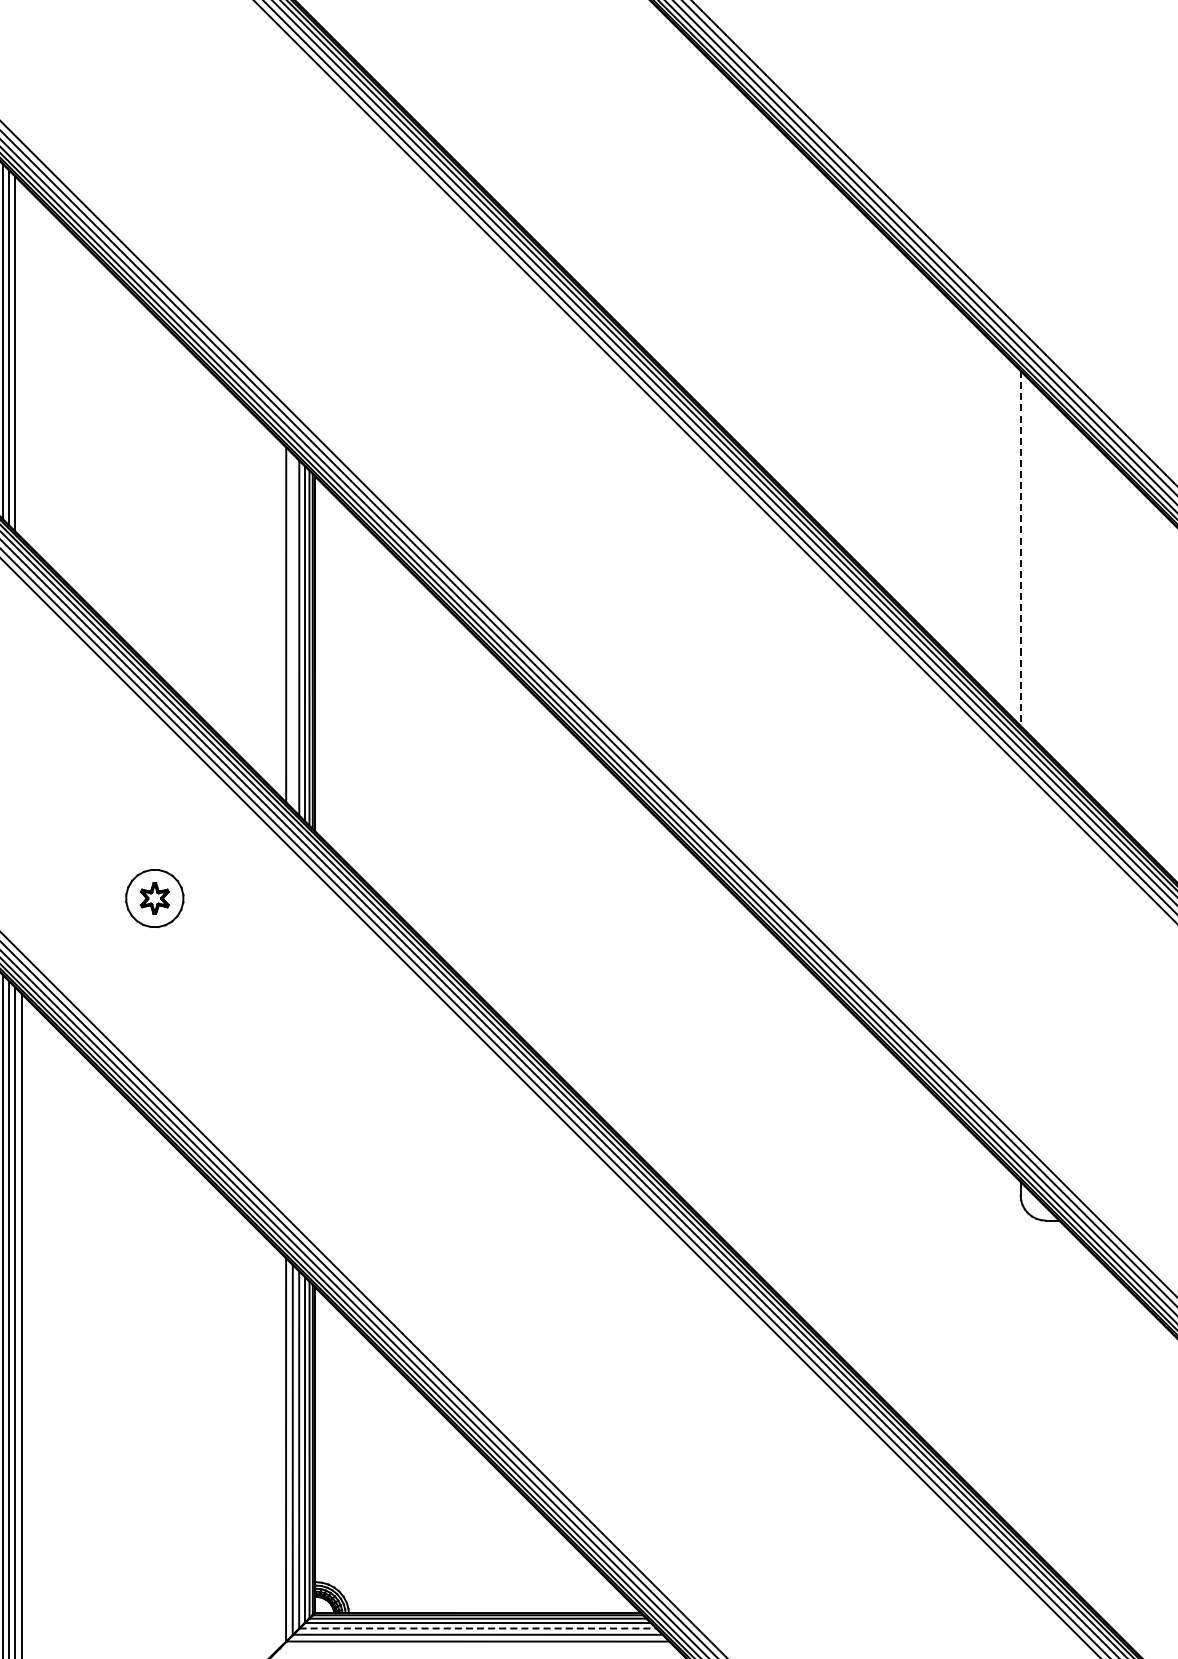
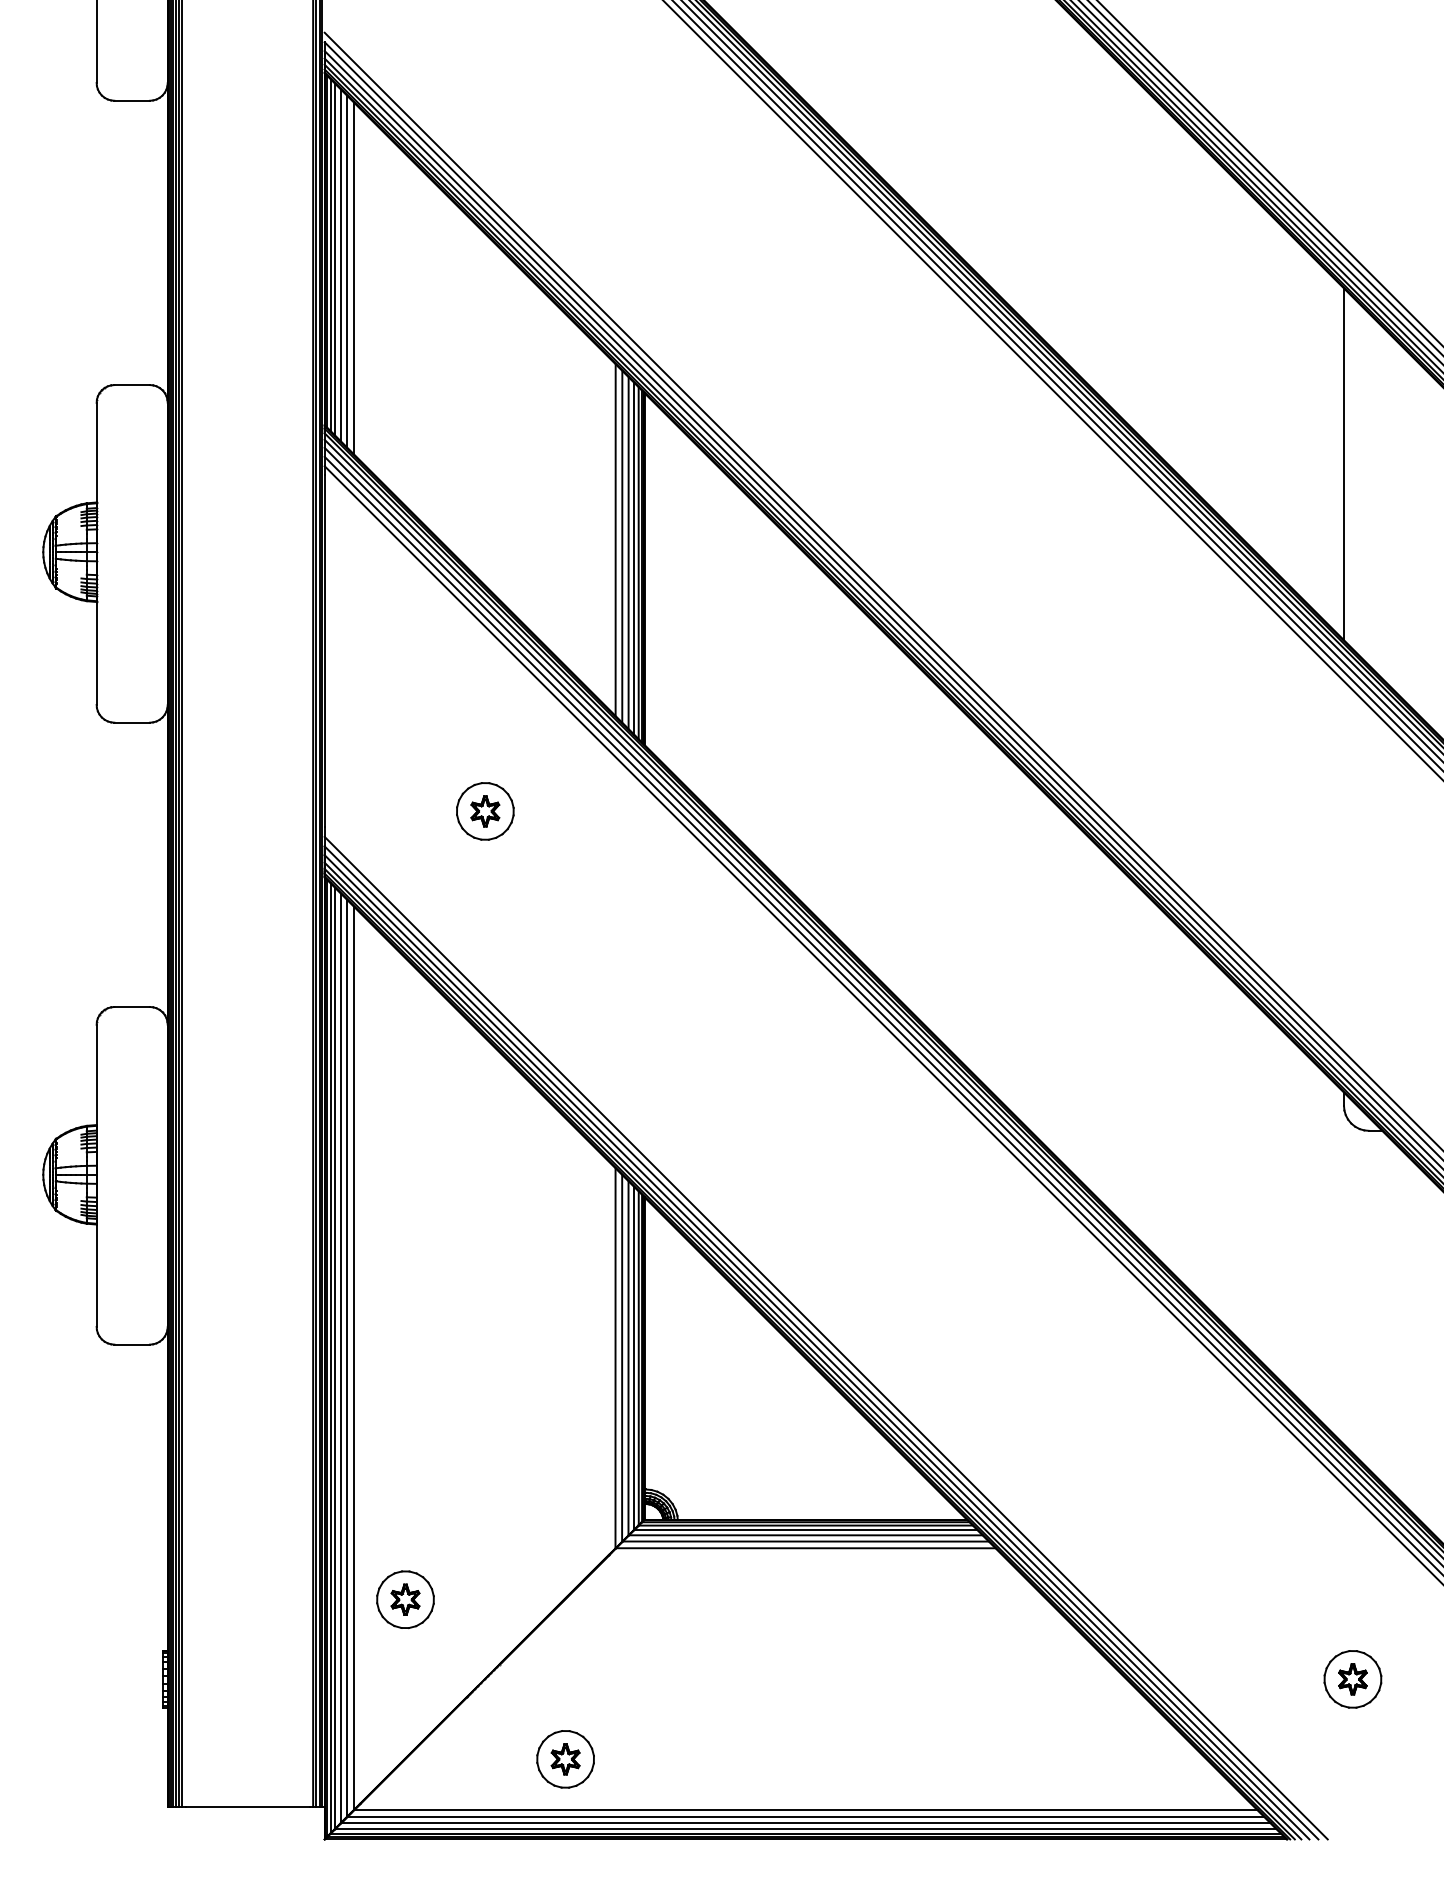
line: (21, 361) -> (353, 278), added
line: (1021, 548) -> (1344, 464), dashed -> solid
line: (293, 631) -> (622, 546), added
line: (477, 1628) -> (805, 1535), dashed -> solid

